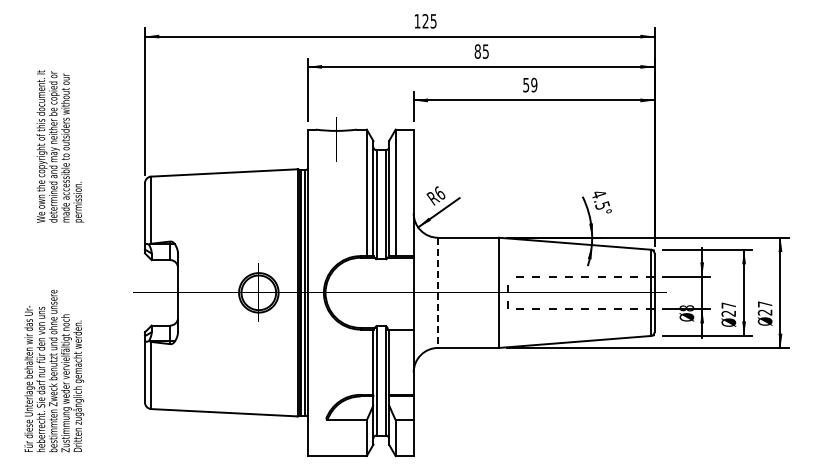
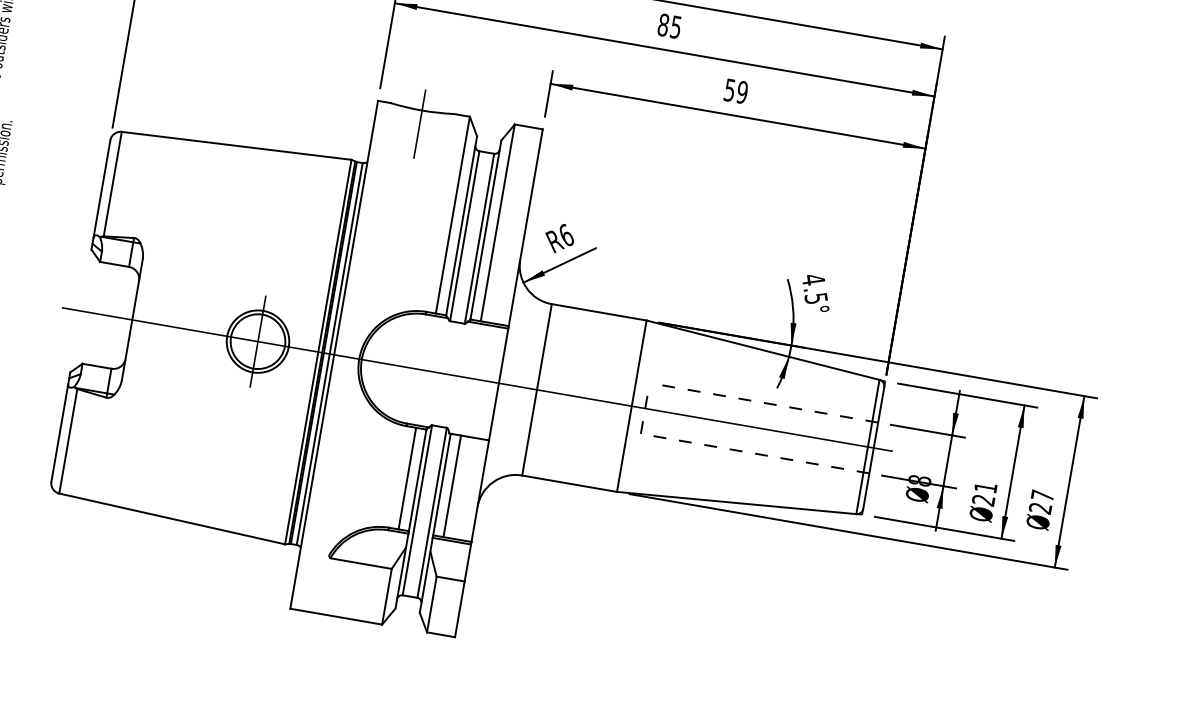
line: (438, 293) -> (537, 390), dashed -> solid
text: (728, 305) -> (985, 487), 27 -> 21
line: (366, 361) -> (407, 477), added
line: (395, 361) -> (452, 485), added

